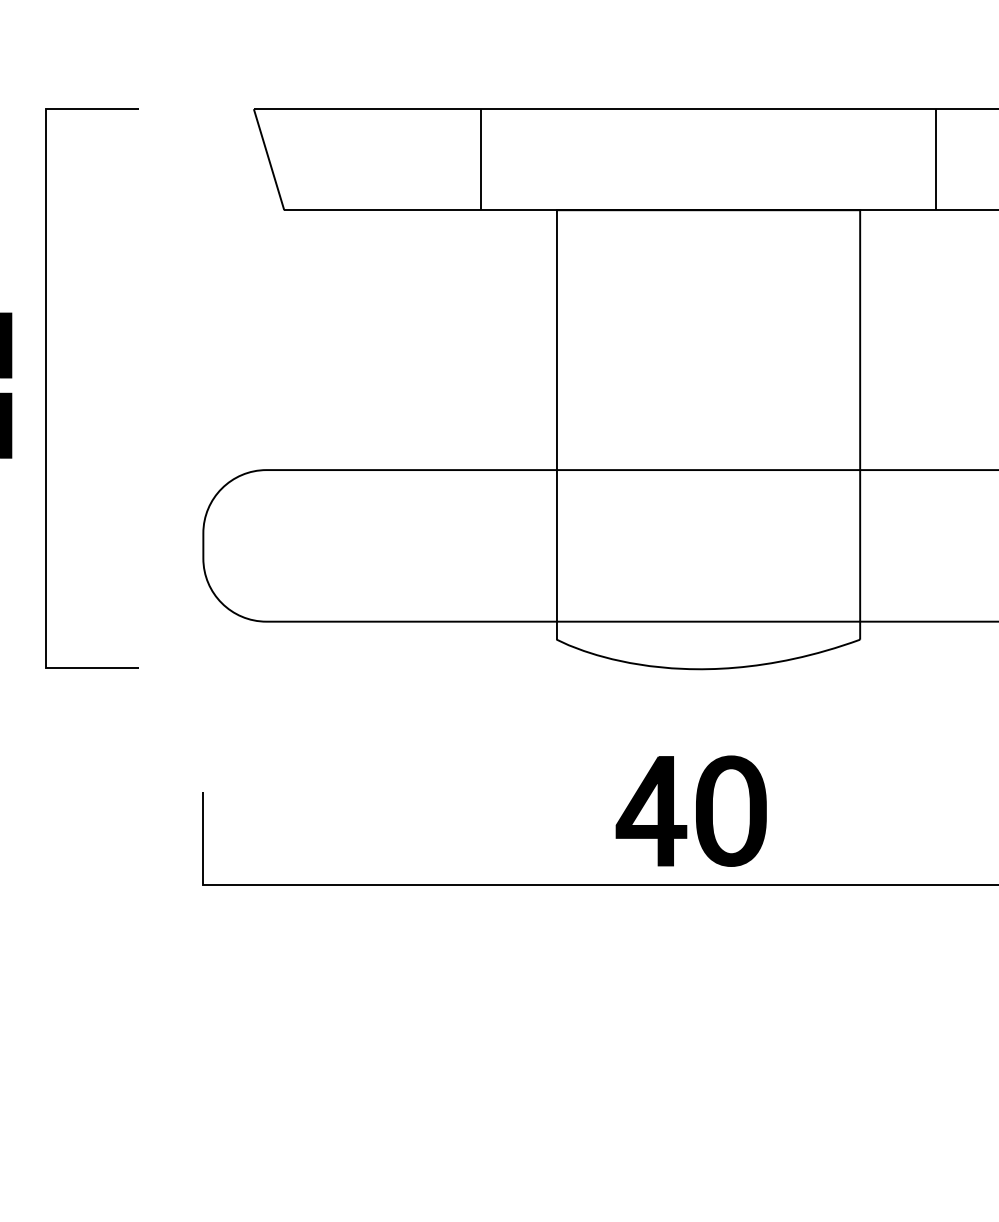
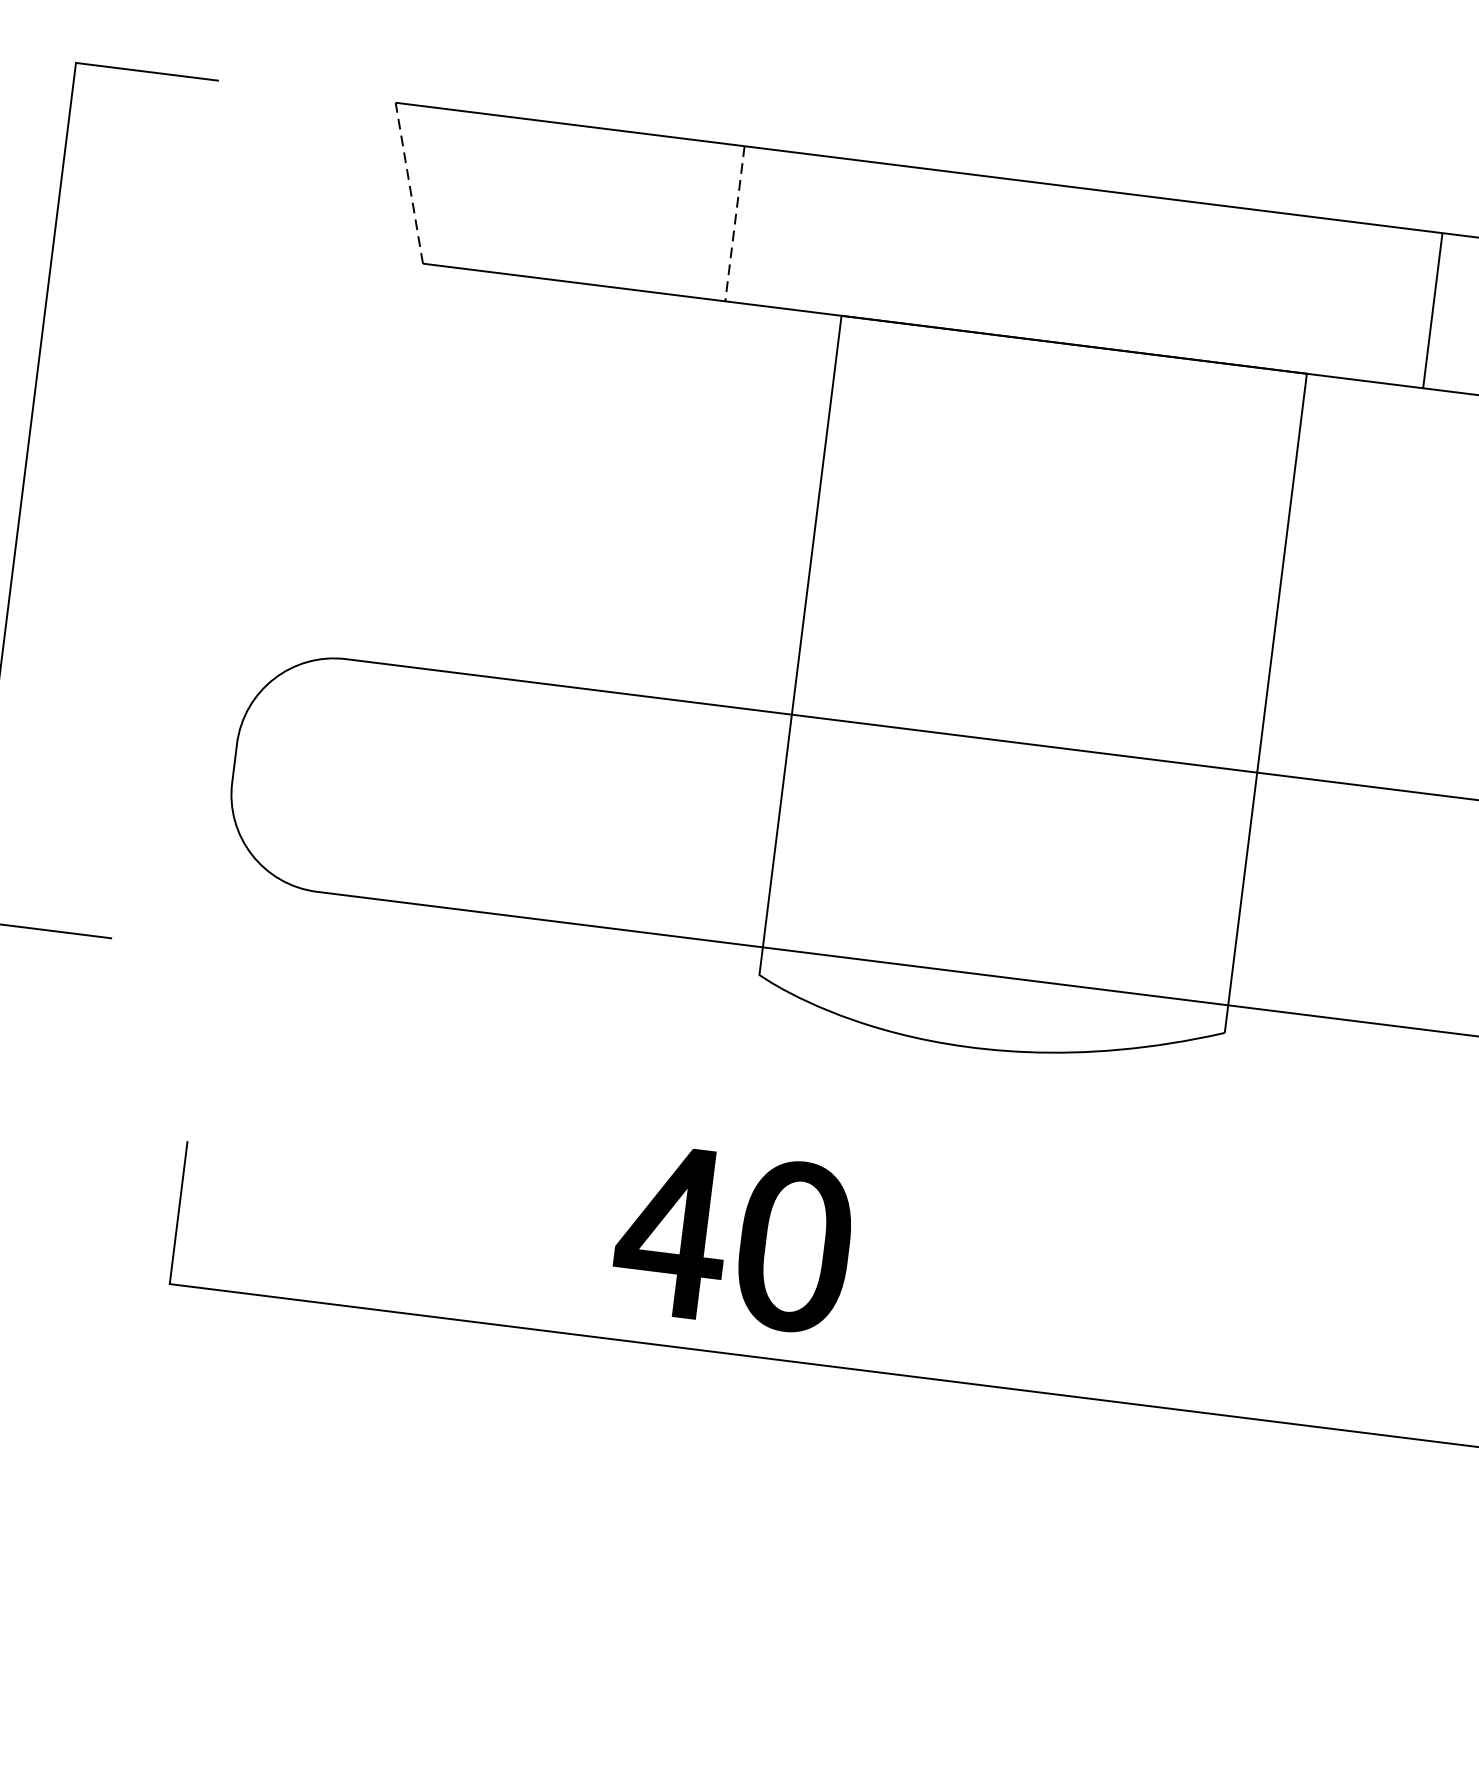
line: (269, 159) -> (410, 183), solid -> dashed
line: (481, 159) -> (735, 223), solid -> dashed
part: (690, 810) -> (732, 1237), moved

